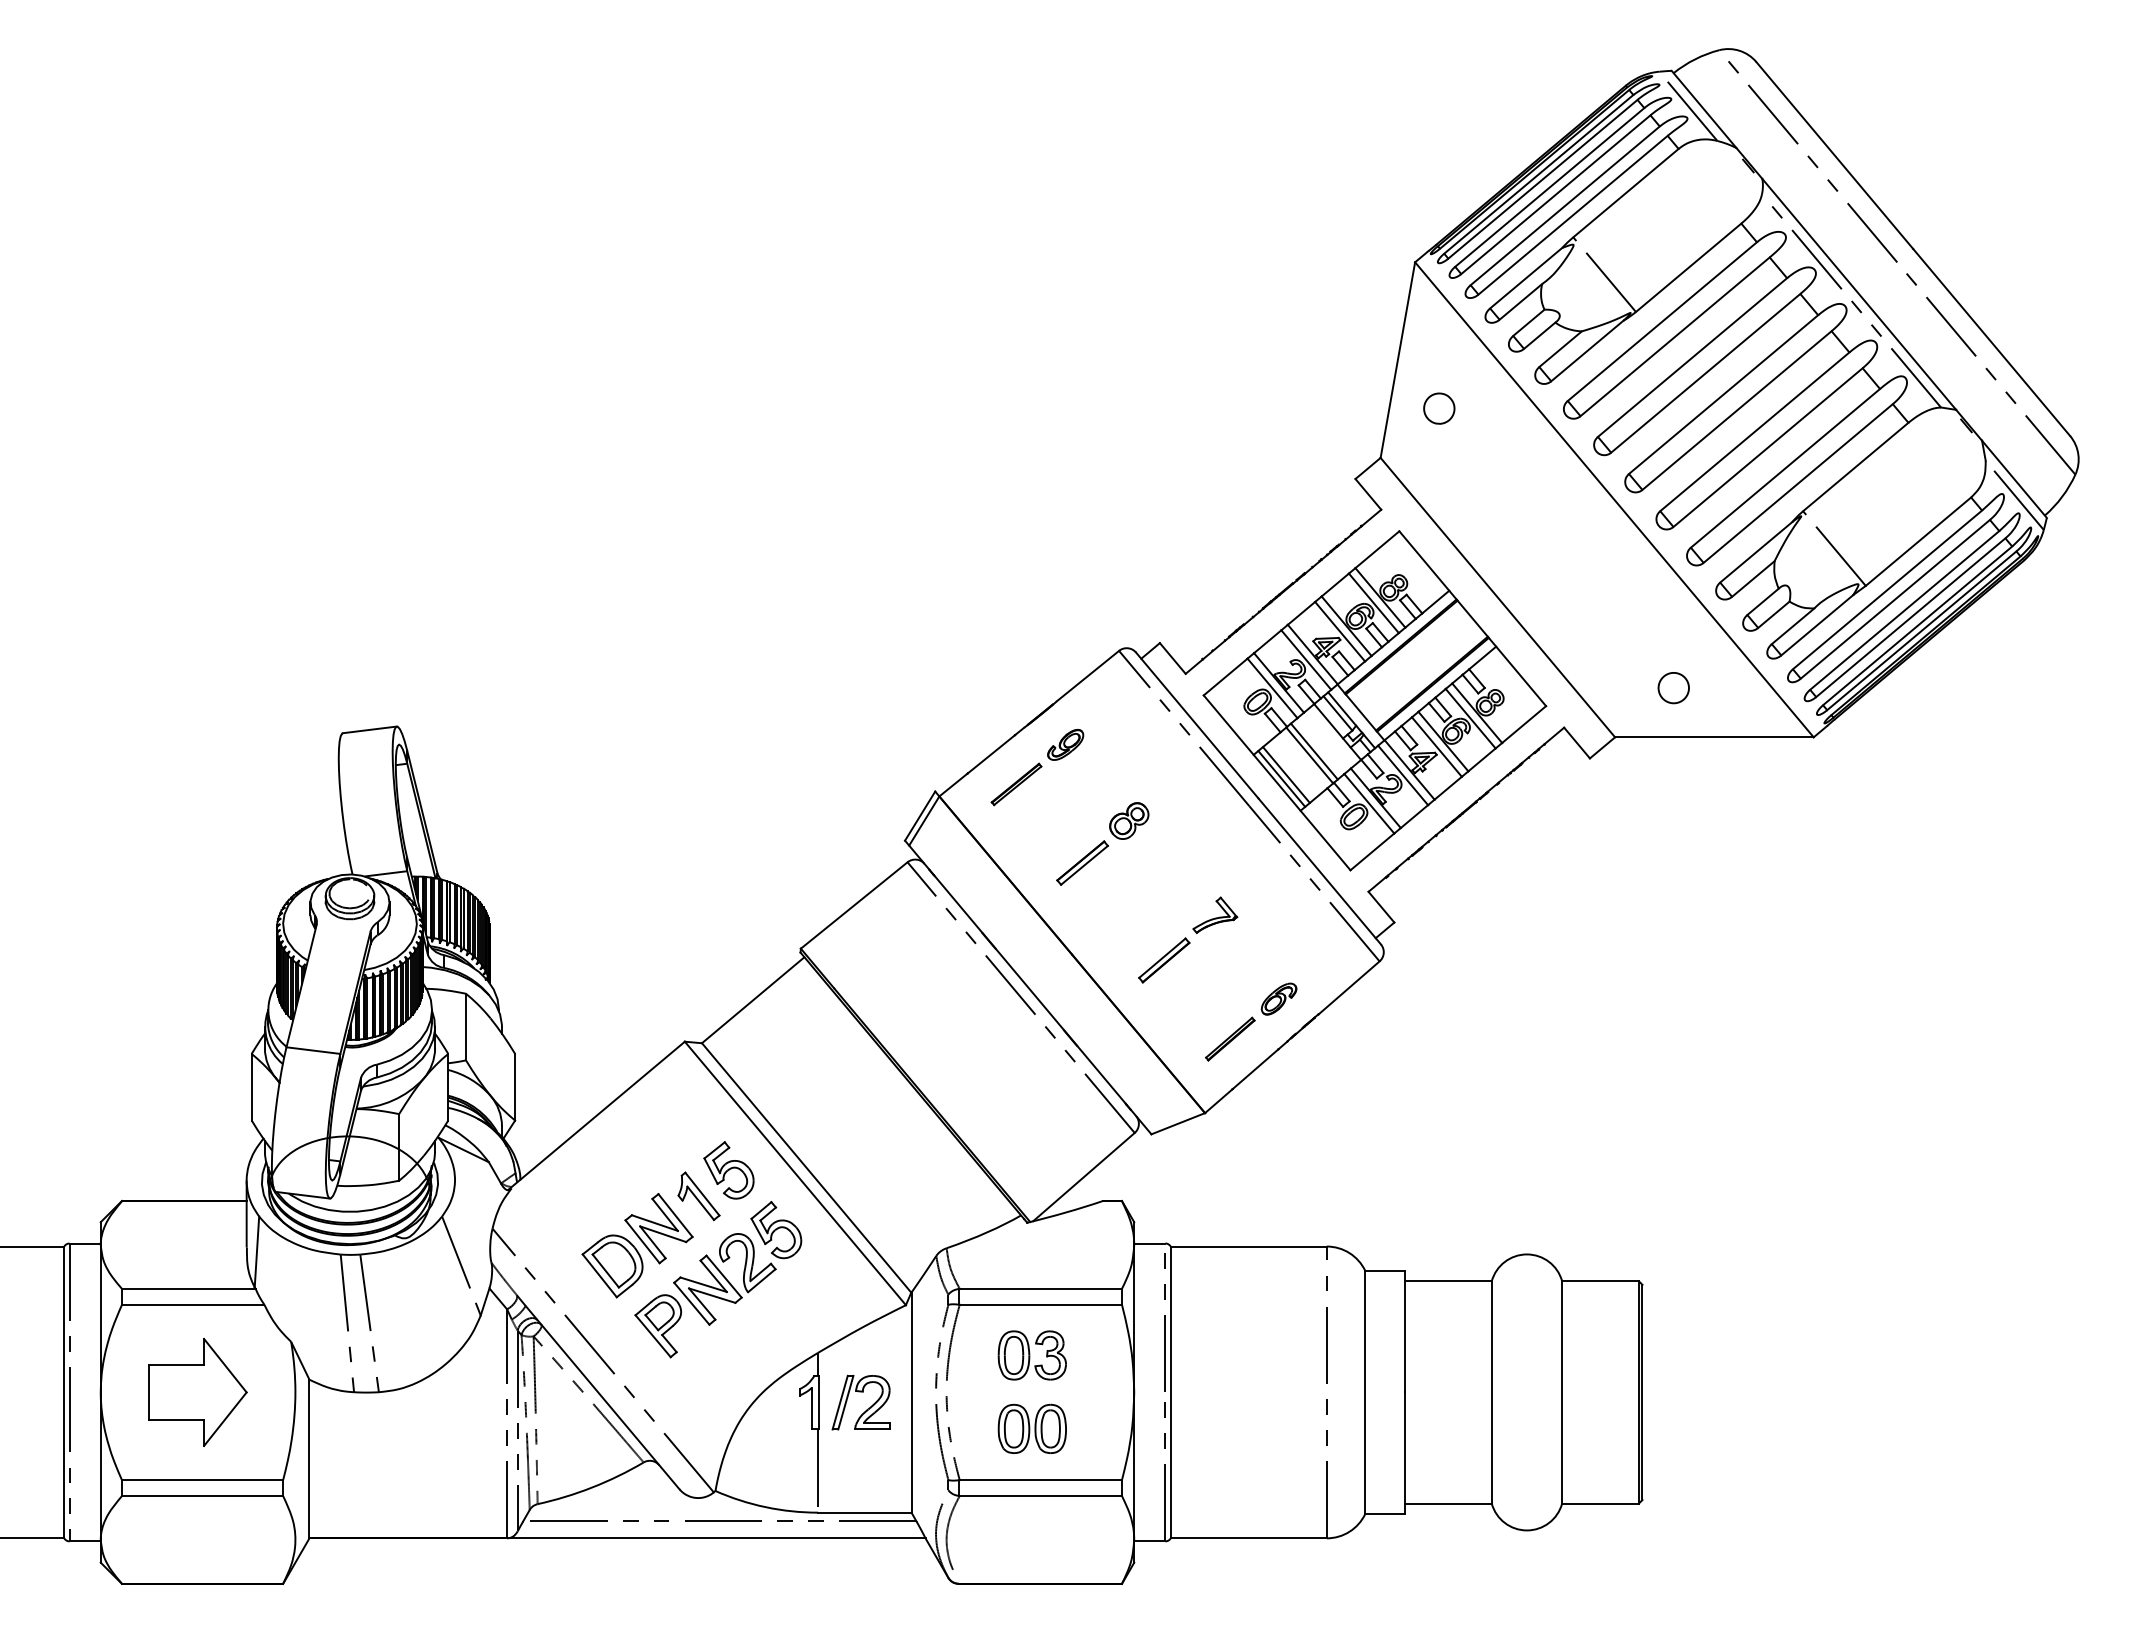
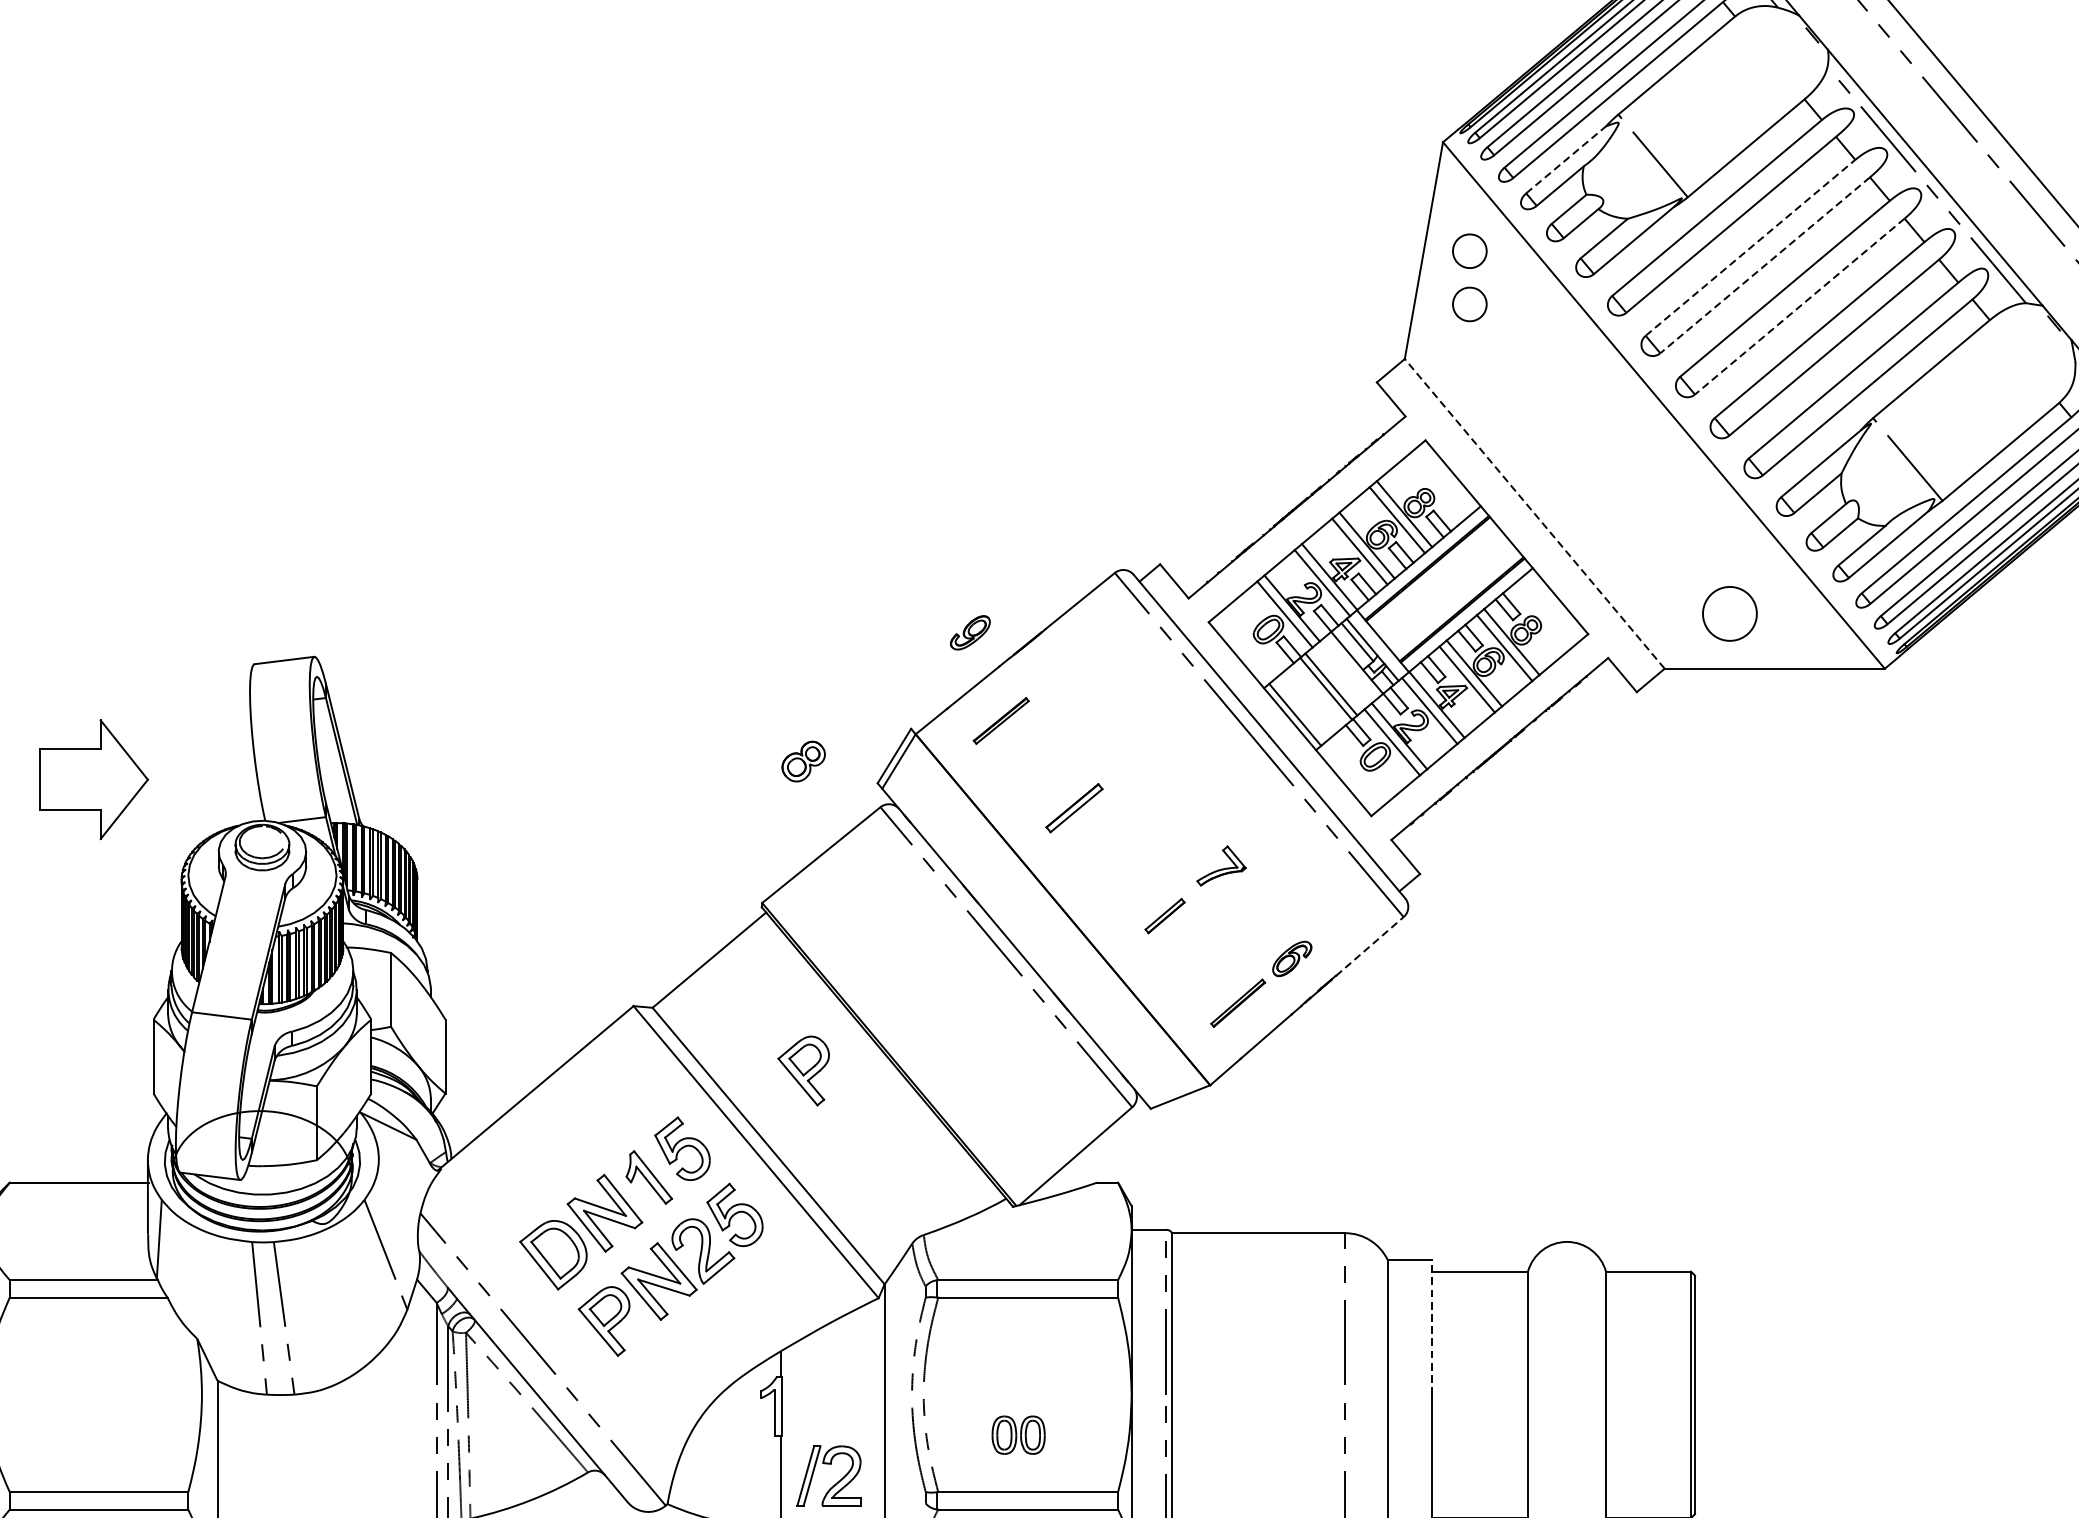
line: (1526, 277) -> (1566, 159), solid -> dashed
line: (1692, 357) -> (1750, 247), solid -> dashed
part: (1439, 360) -> (1470, 251), added
line: (1705, 373) -> (1764, 265), solid -> dashed
line: (1736, 410) -> (1799, 306), solid -> dashed
line: (1497, 597) -> (1534, 513), solid -> dashed
part: (1673, 688) -> (1729, 614), size x1.6
part: (1065, 744) -> (970, 632), moved
line: (1286, 774) -> (1300, 709), removed
part: (1129, 820) -> (803, 760), moved
part: (1164, 960) -> (1165, 916), size x0.7
line: (1349, 987) -> (1370, 946), solid -> dashed
part: (837, 1100) -> (802, 1071), added
line: (1405, 1331) -> (1432, 1327), solid -> dashed
part: (1031, 1355) -> (1017, 1353), removed
part: (197, 1391) -> (93, 778), moved
part: (867, 1408) -> (836, 1482), moved
part: (1031, 1428) -> (1017, 1434), size x0.7

